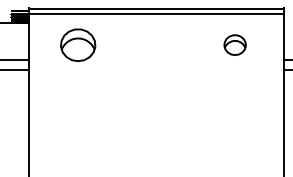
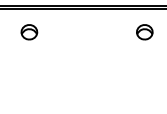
part: (77, 44) -> (28, 31), size x0.62

